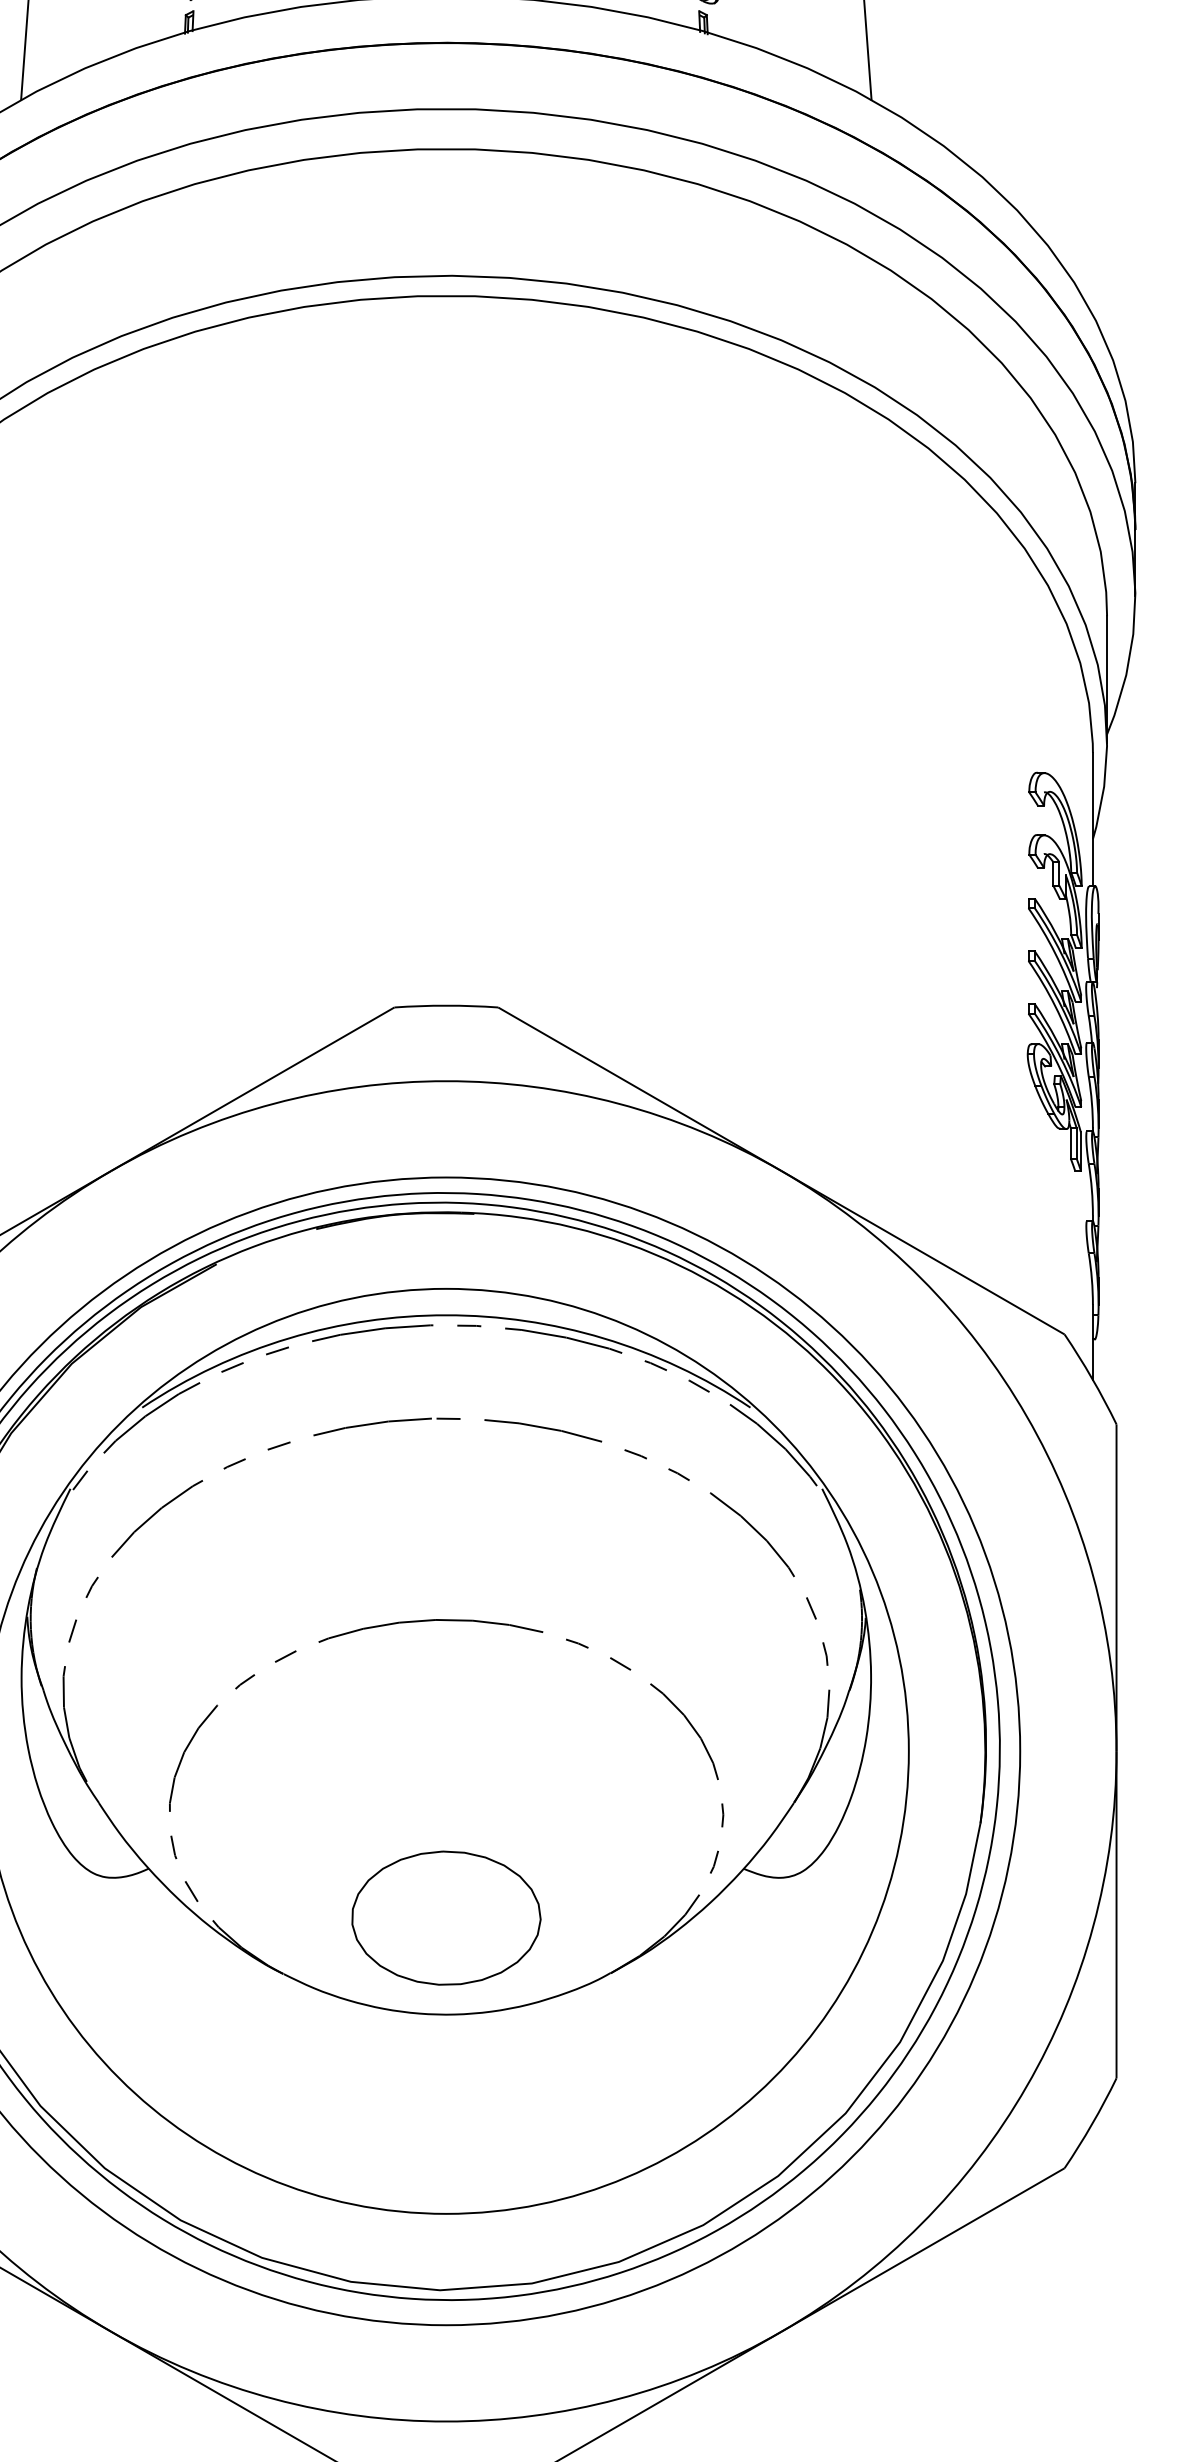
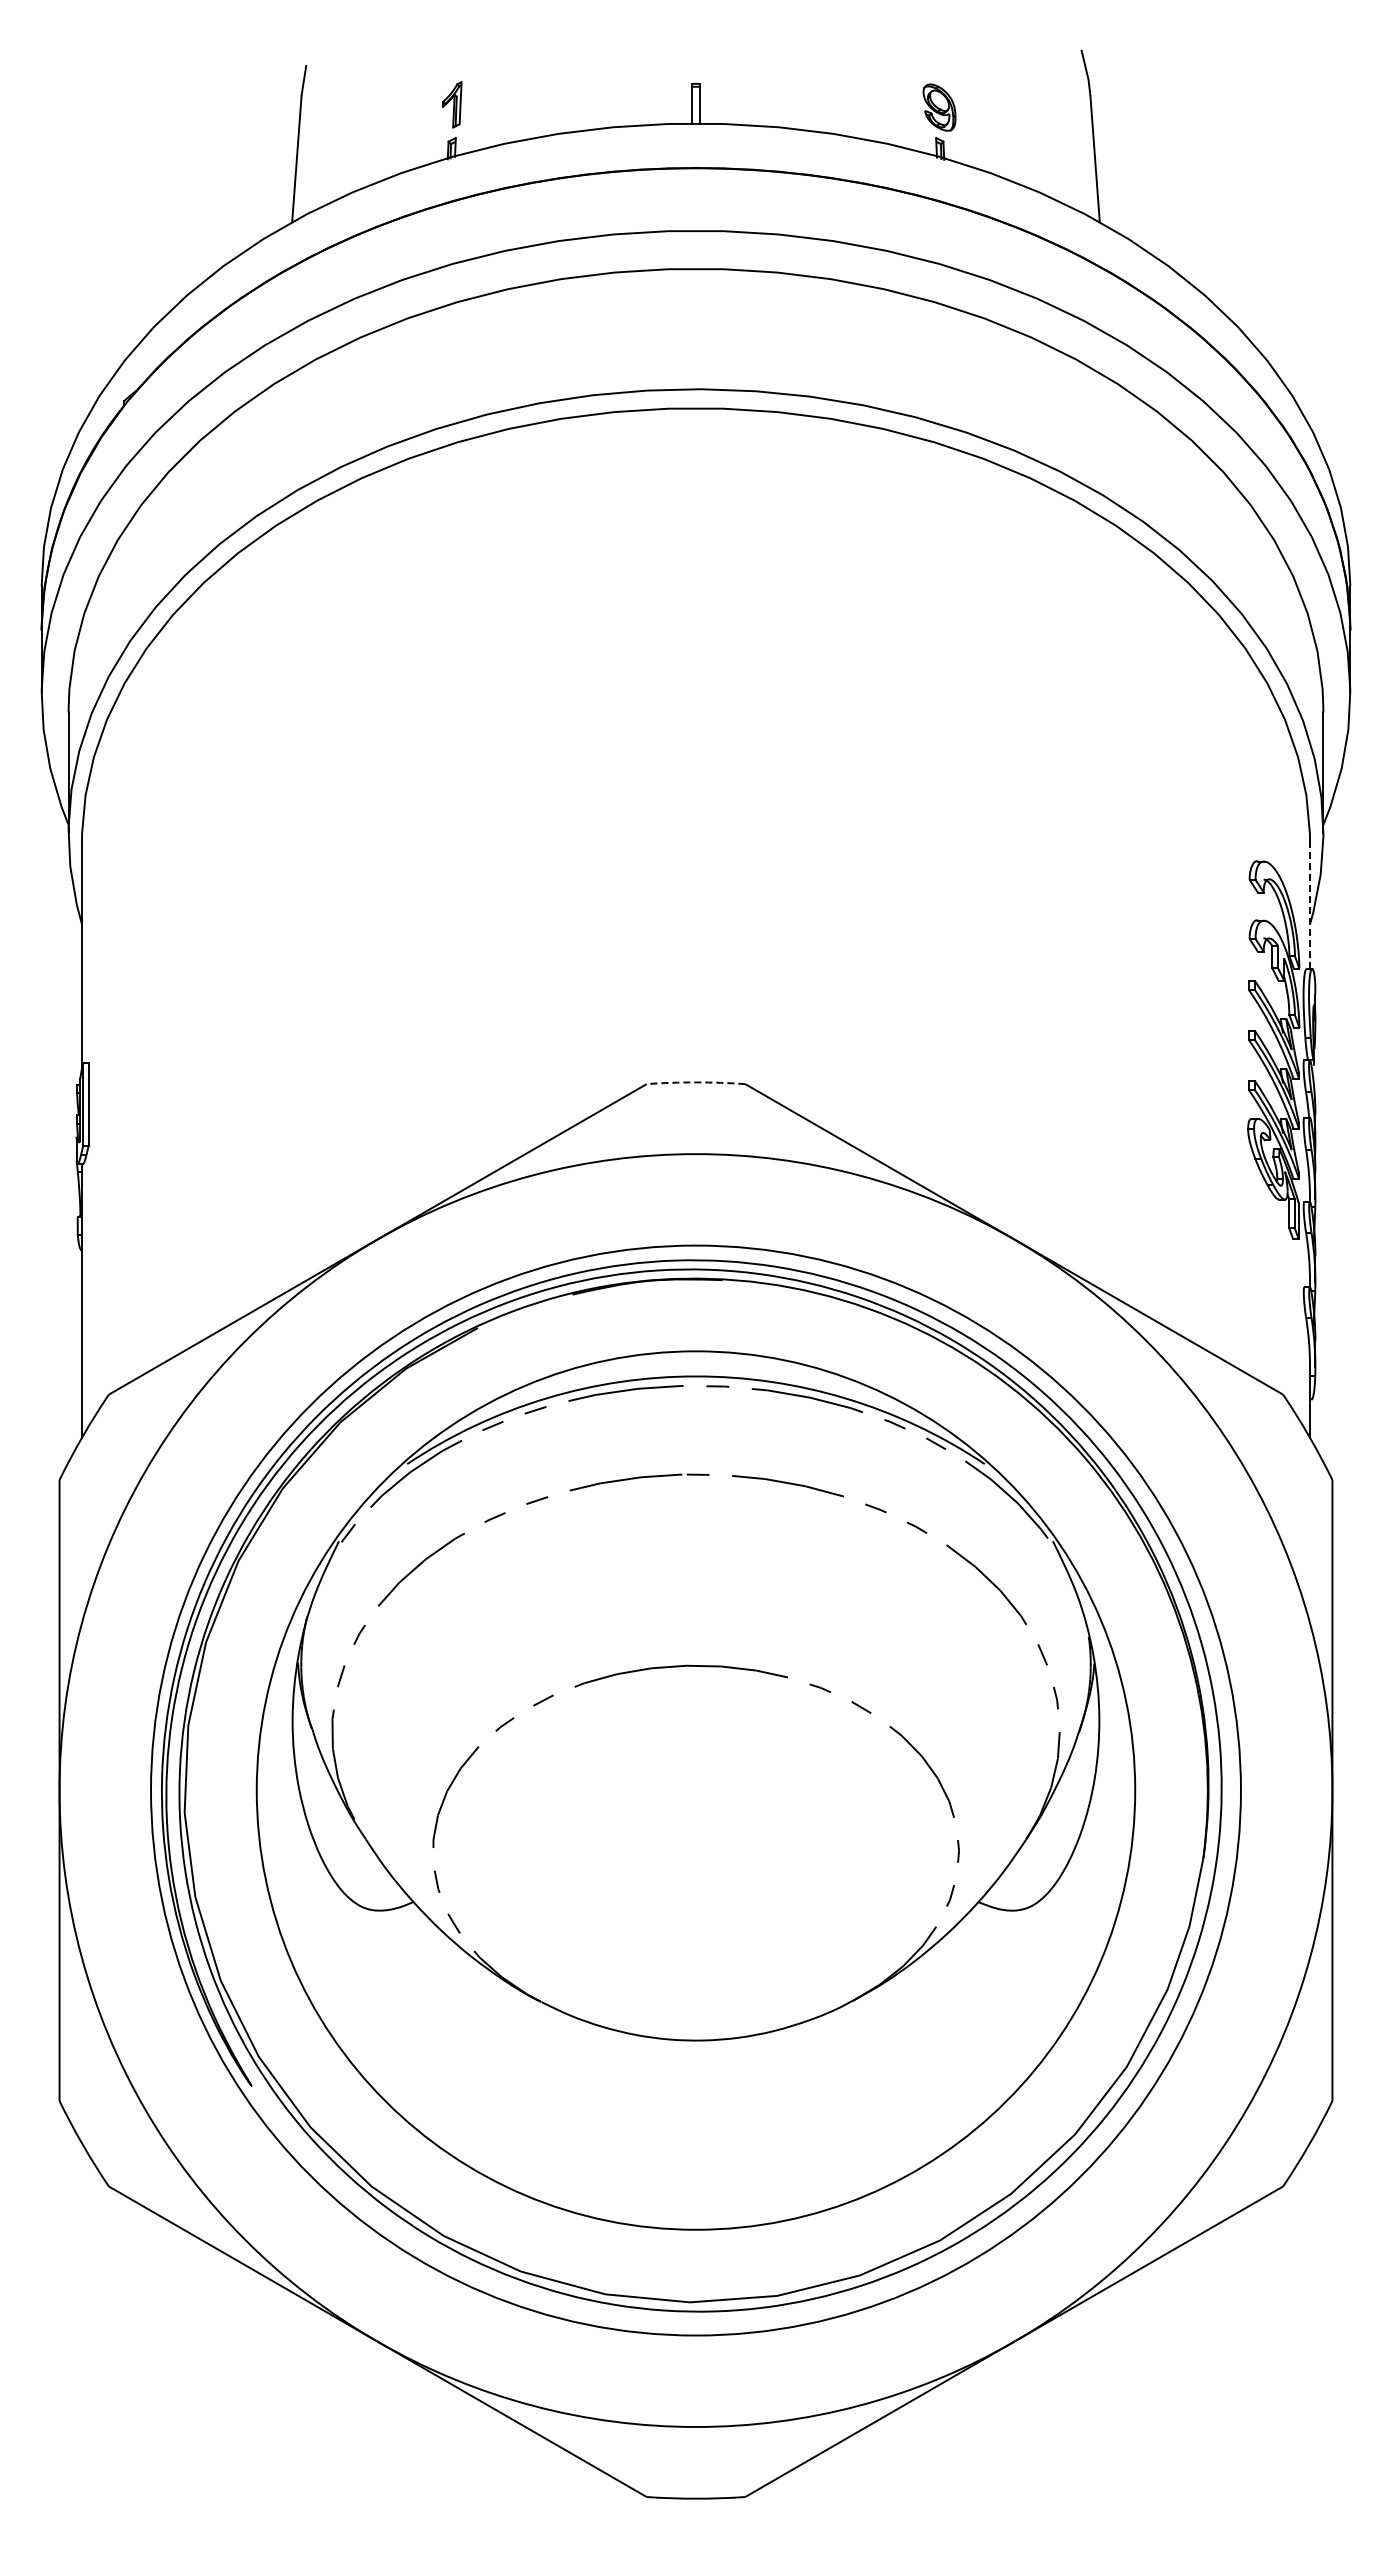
line: (1093, 819) -> (1310, 905), solid -> dashed
arc: (446, 1005) -> (696, 1082), solid -> dashed
part: (445, 1917) -> (695, 1948), removed

